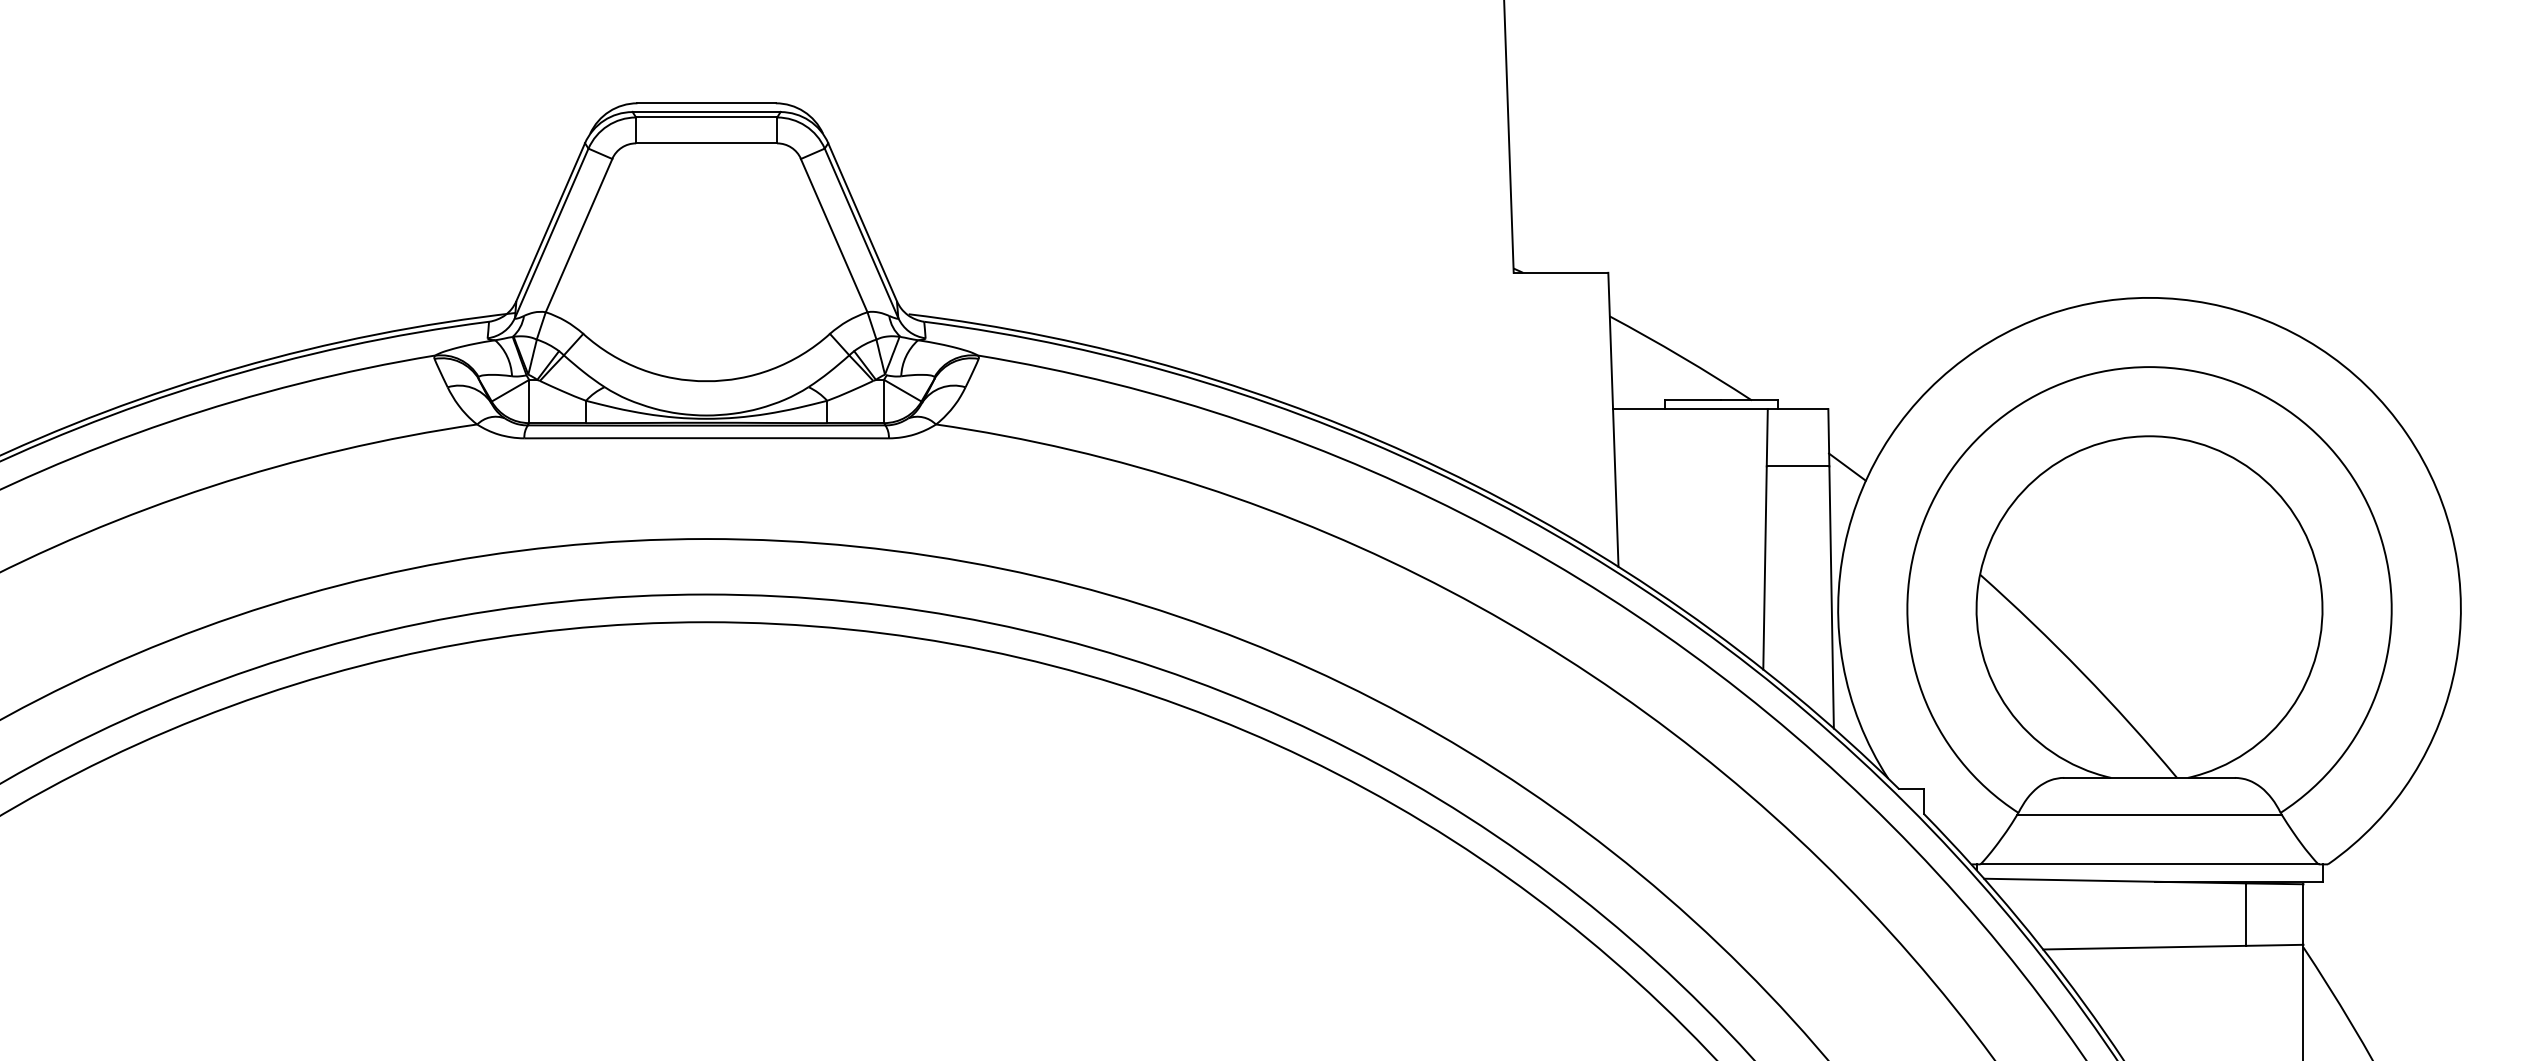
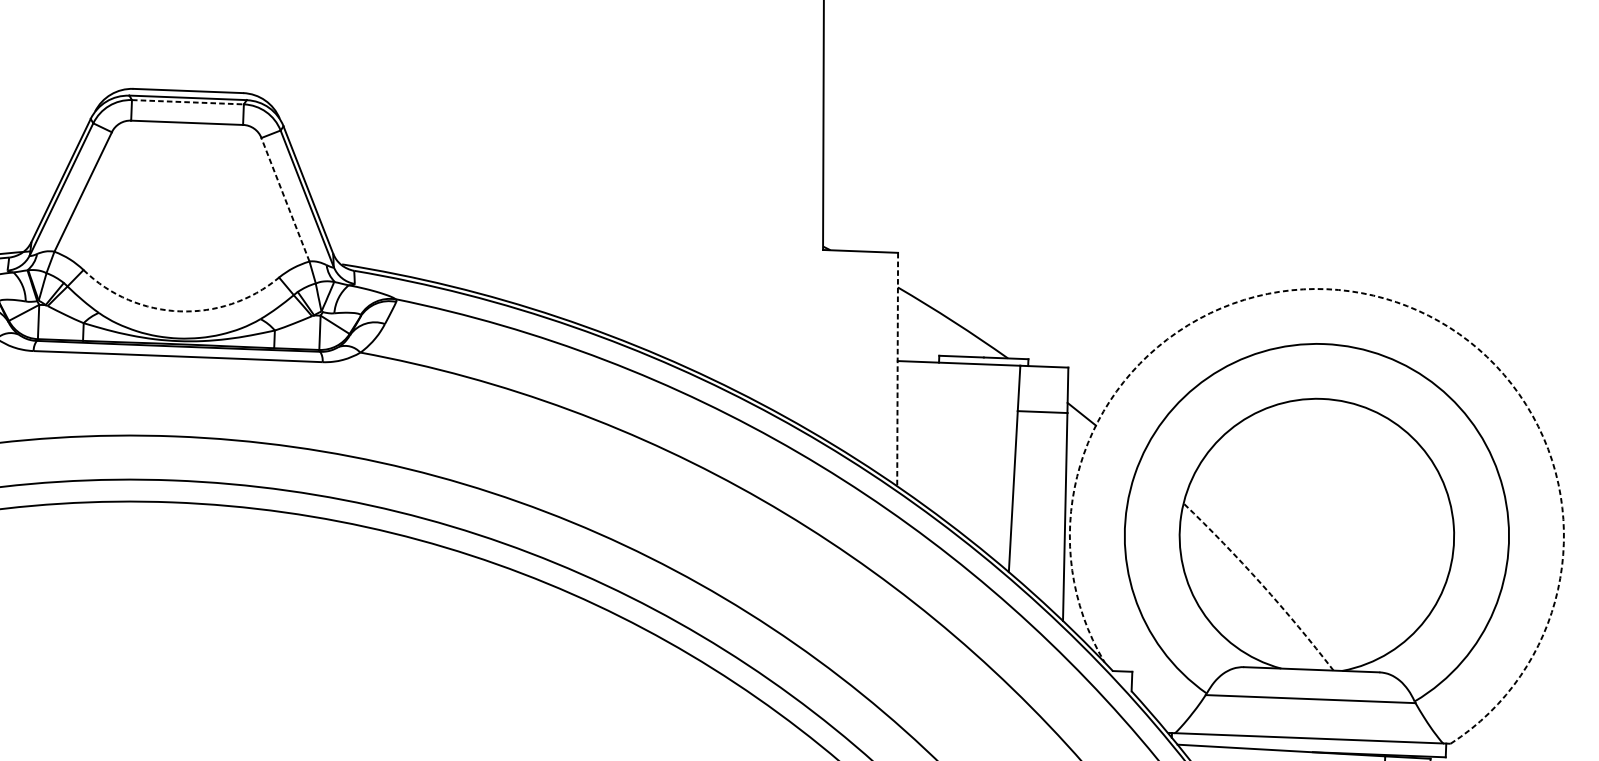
line: (706, 117) -> (187, 102), solid -> dashed
line: (834, 235) -> (285, 199), solid -> dashed
arc: (2209, 303) -> (1373, 295), solid -> dashed
arc: (706, 381) -> (179, 311), solid -> dashed
line: (1613, 420) -> (897, 370), solid -> dashed
arc: (2082, 672) -> (1261, 584), solid -> dashed

